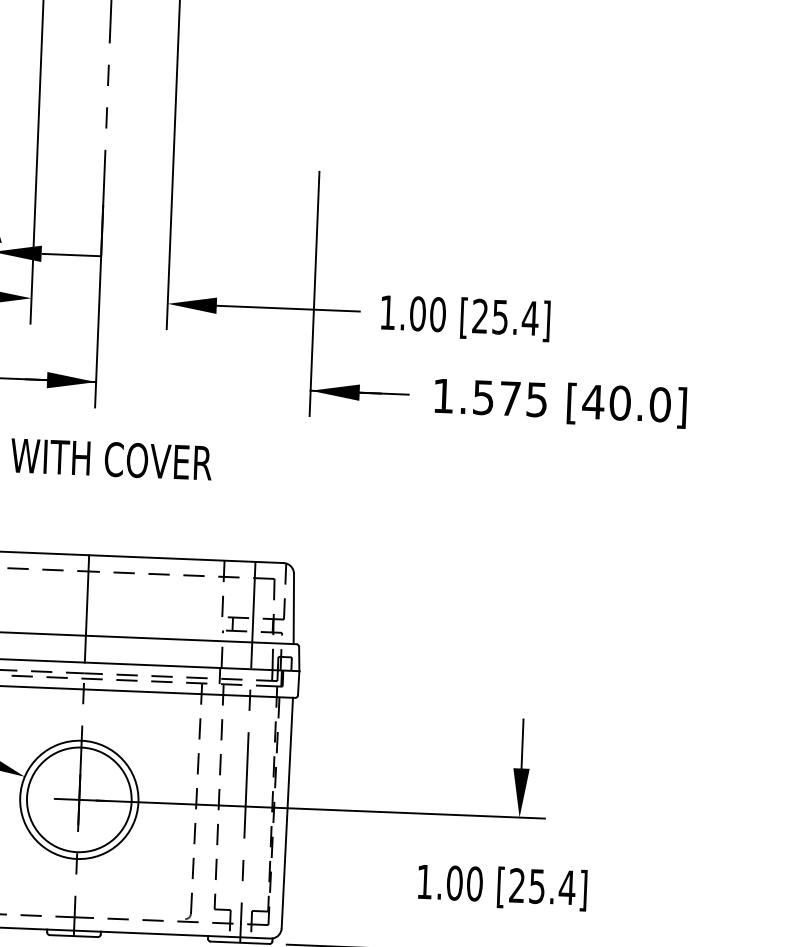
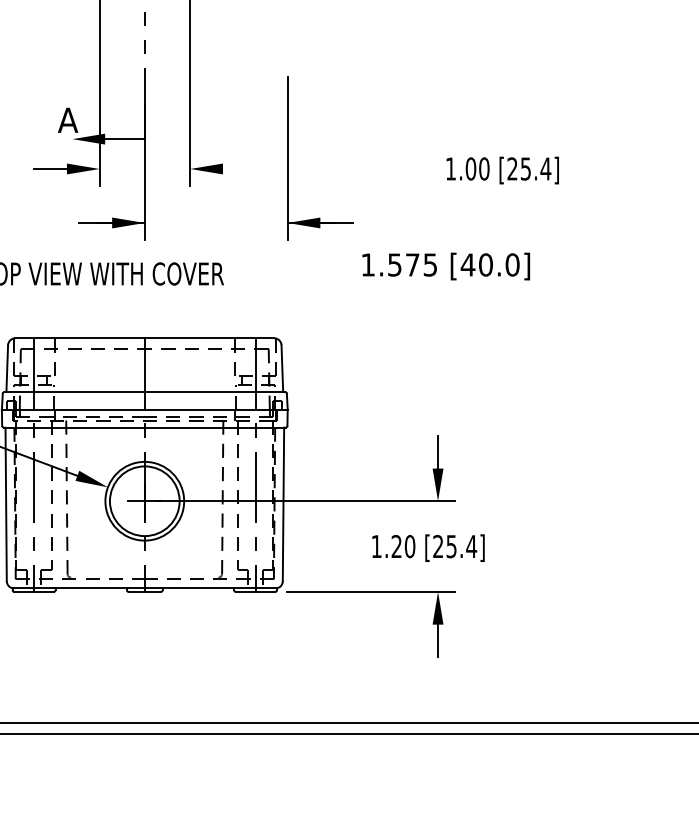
line: (288, 309) -> (270, 169), removed
text: (465, 318) -> (502, 170), moved
text: (560, 403) -> (446, 266), moved
text: (454, 882) -> (396, 546), 1.00 -> 1.20

